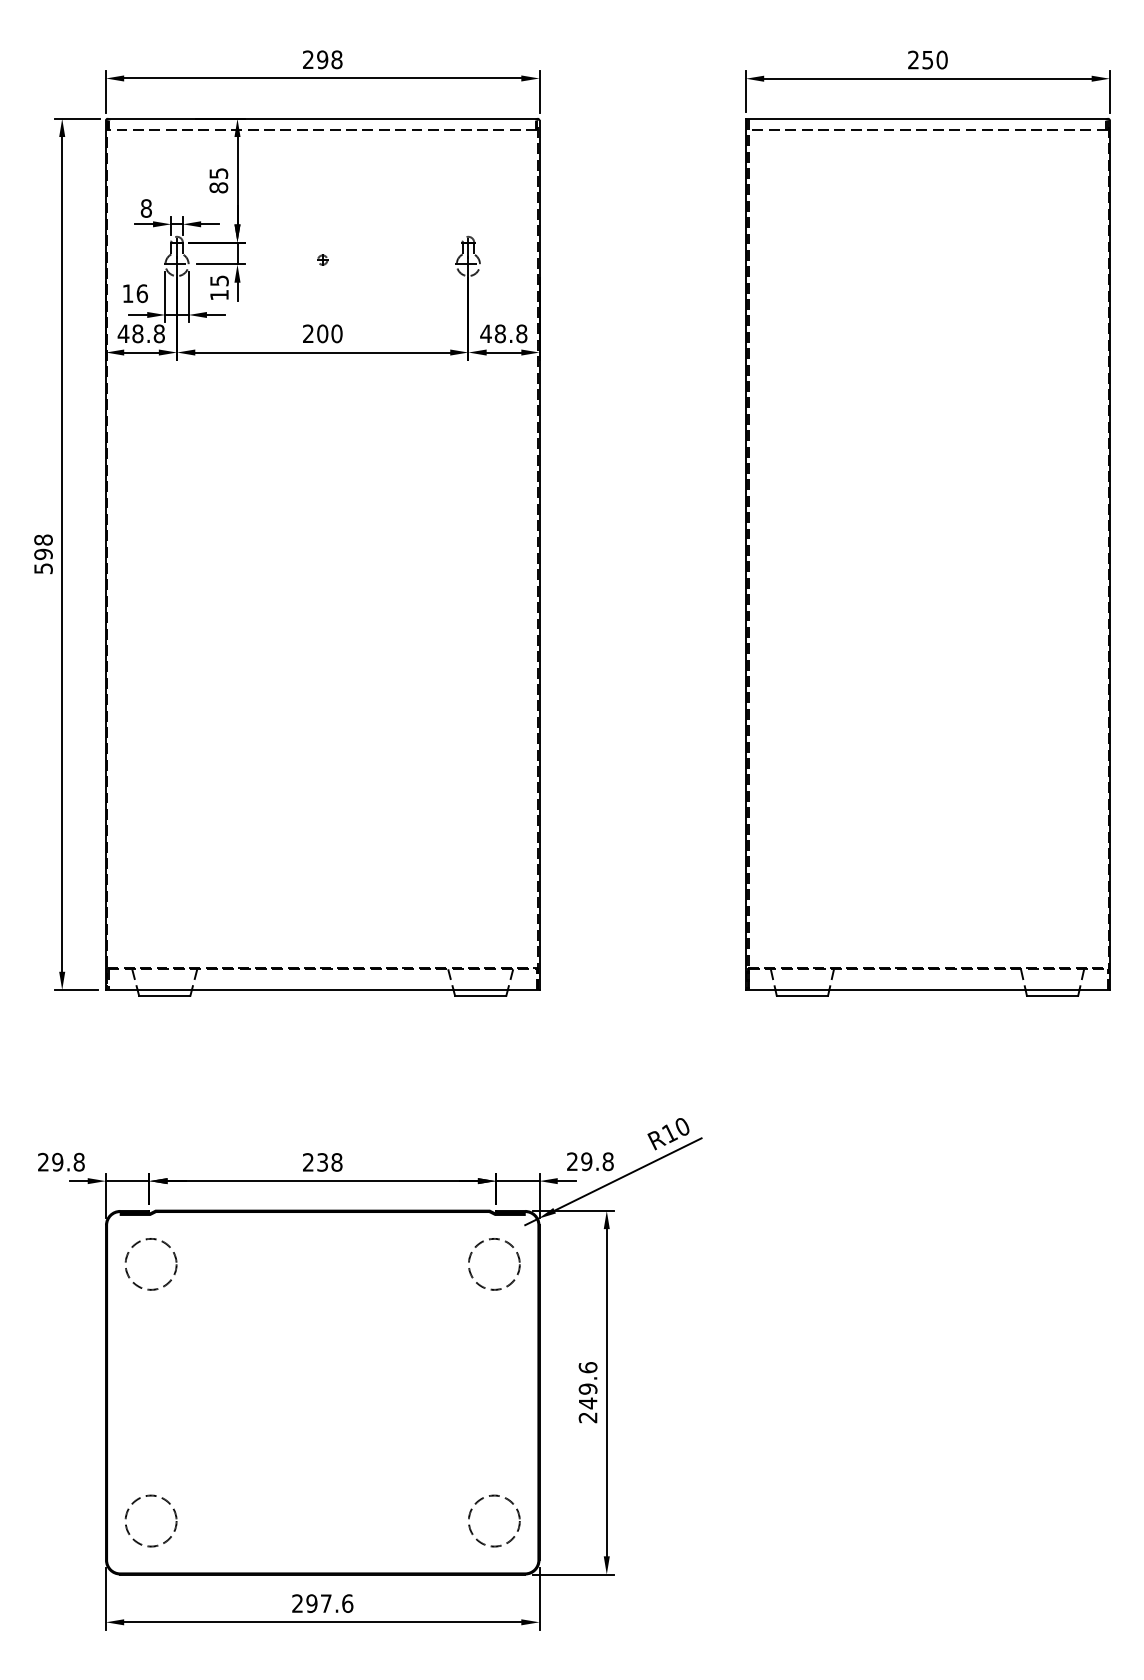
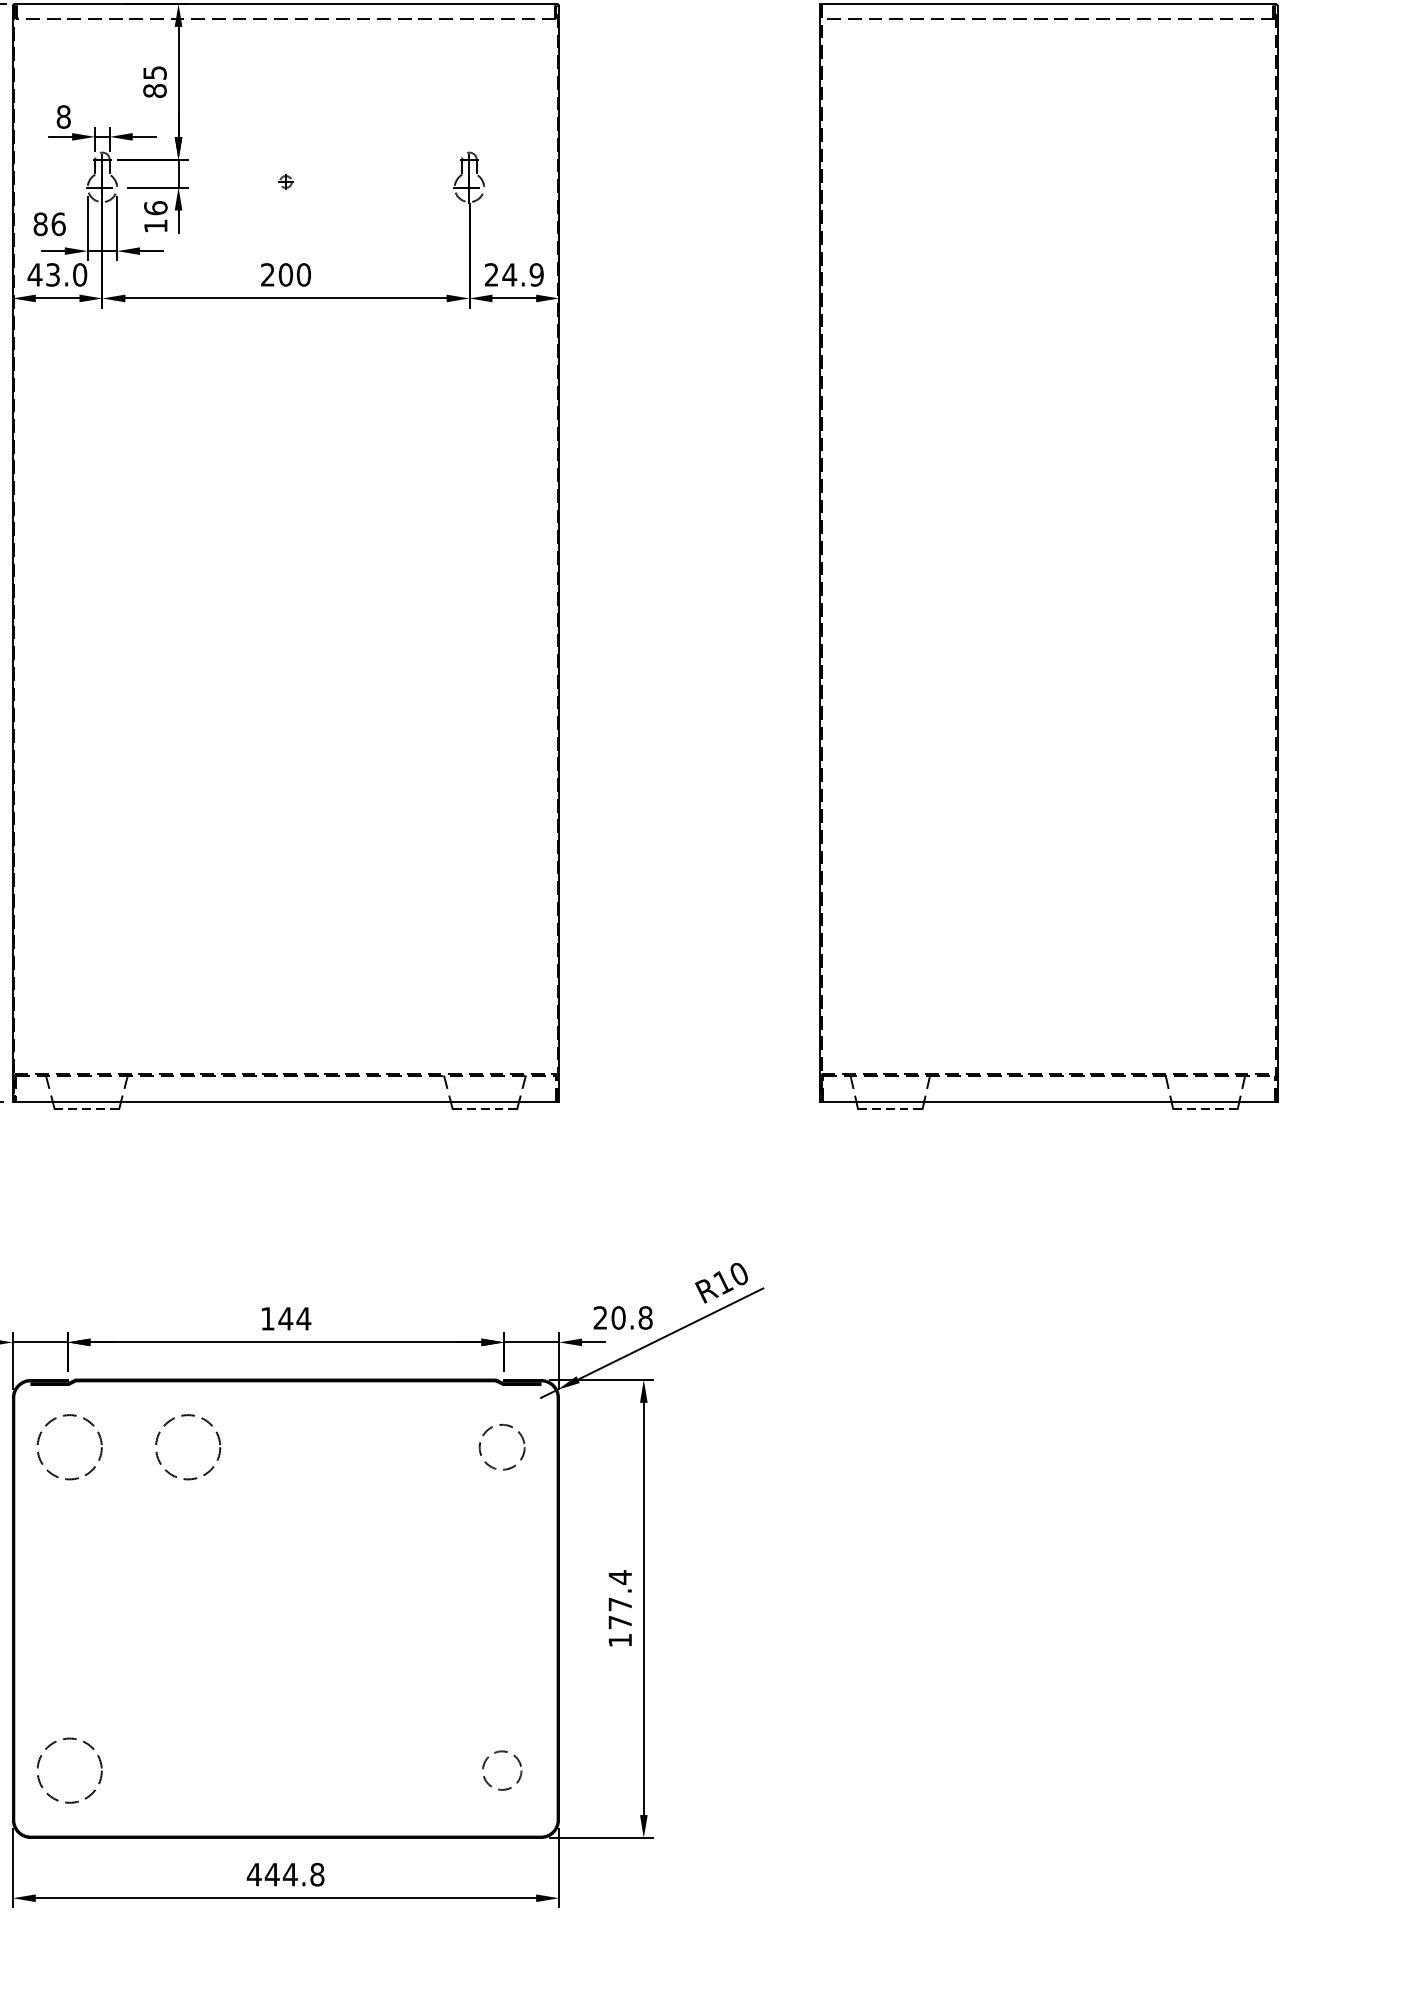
text: (219, 280) -> (155, 207), 15 -> 16
text: (127, 293) -> (39, 224), 16 -> 86
text: (148, 333) -> (66, 274), 48.8 -> 43.0
text: (503, 333) -> (513, 274), 48.8 -> 24.9
line: (164, 995) -> (86, 1108), solid -> dashed
line: (480, 995) -> (484, 1108), solid -> dashed
line: (802, 995) -> (890, 1108), solid -> dashed
line: (1052, 995) -> (1205, 1108), solid -> dashed
text: (586, 1161) -> (618, 1317), 29.8 -> 20.8
text: (322, 1162) -> (285, 1318), 238 -> 144
circle: (244, 1264) -> (187, 1447), added
circle: (494, 1264) -> (502, 1447), size x0.7
text: (587, 1392) -> (619, 1608), 249.6 -> 177.4
circle: (494, 1520) -> (502, 1769), size x0.6
text: (322, 1603) -> (285, 1874), 297.6 -> 444.8

